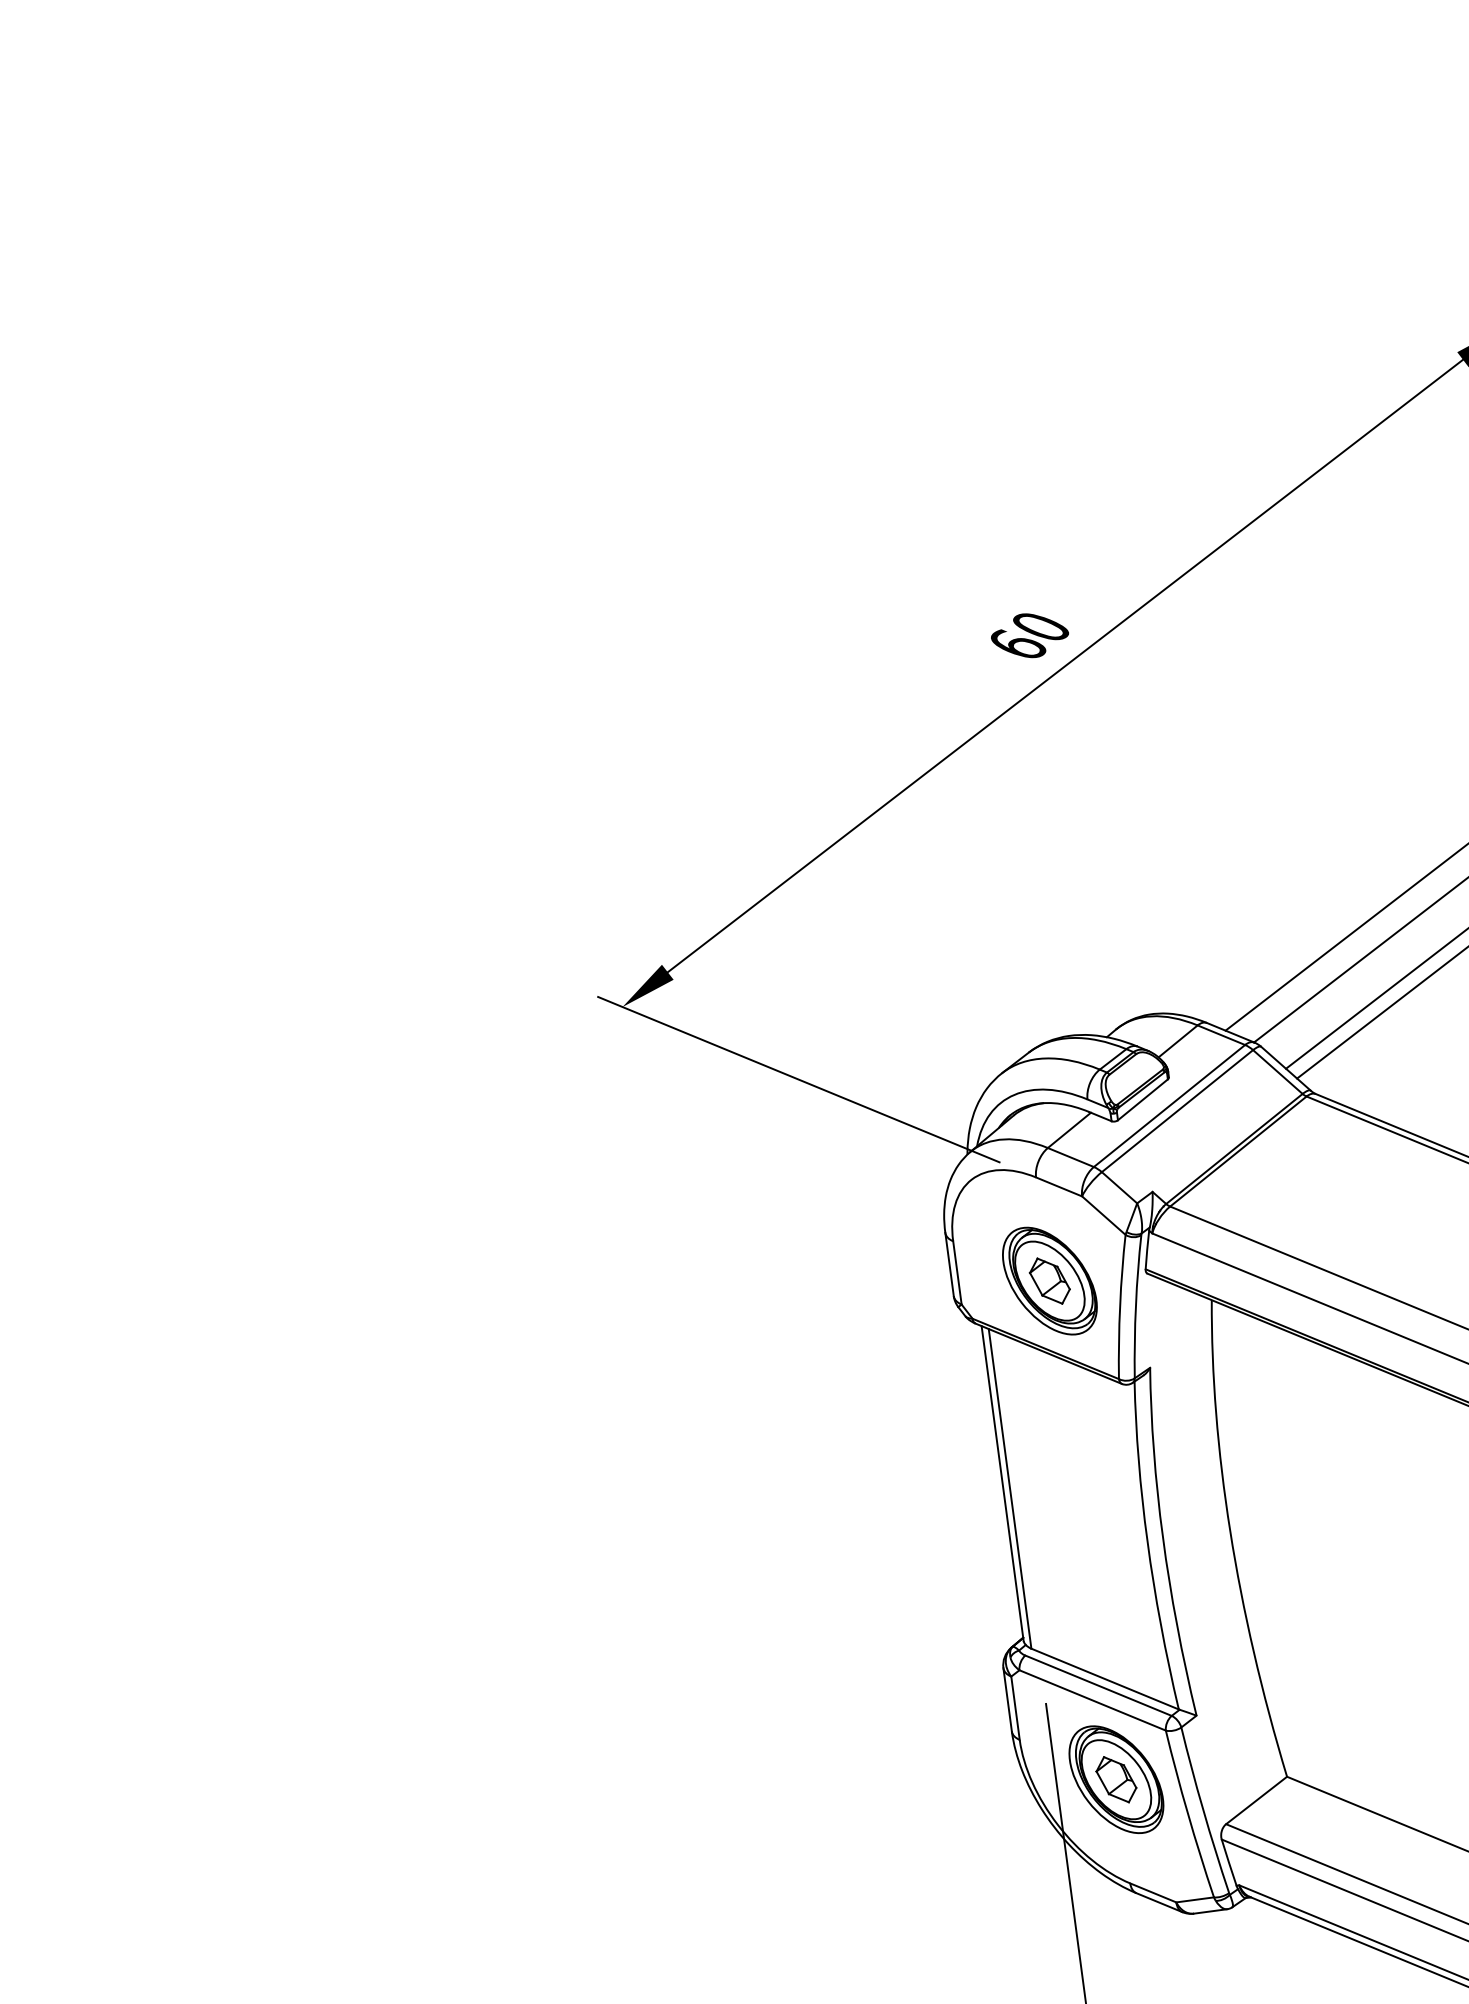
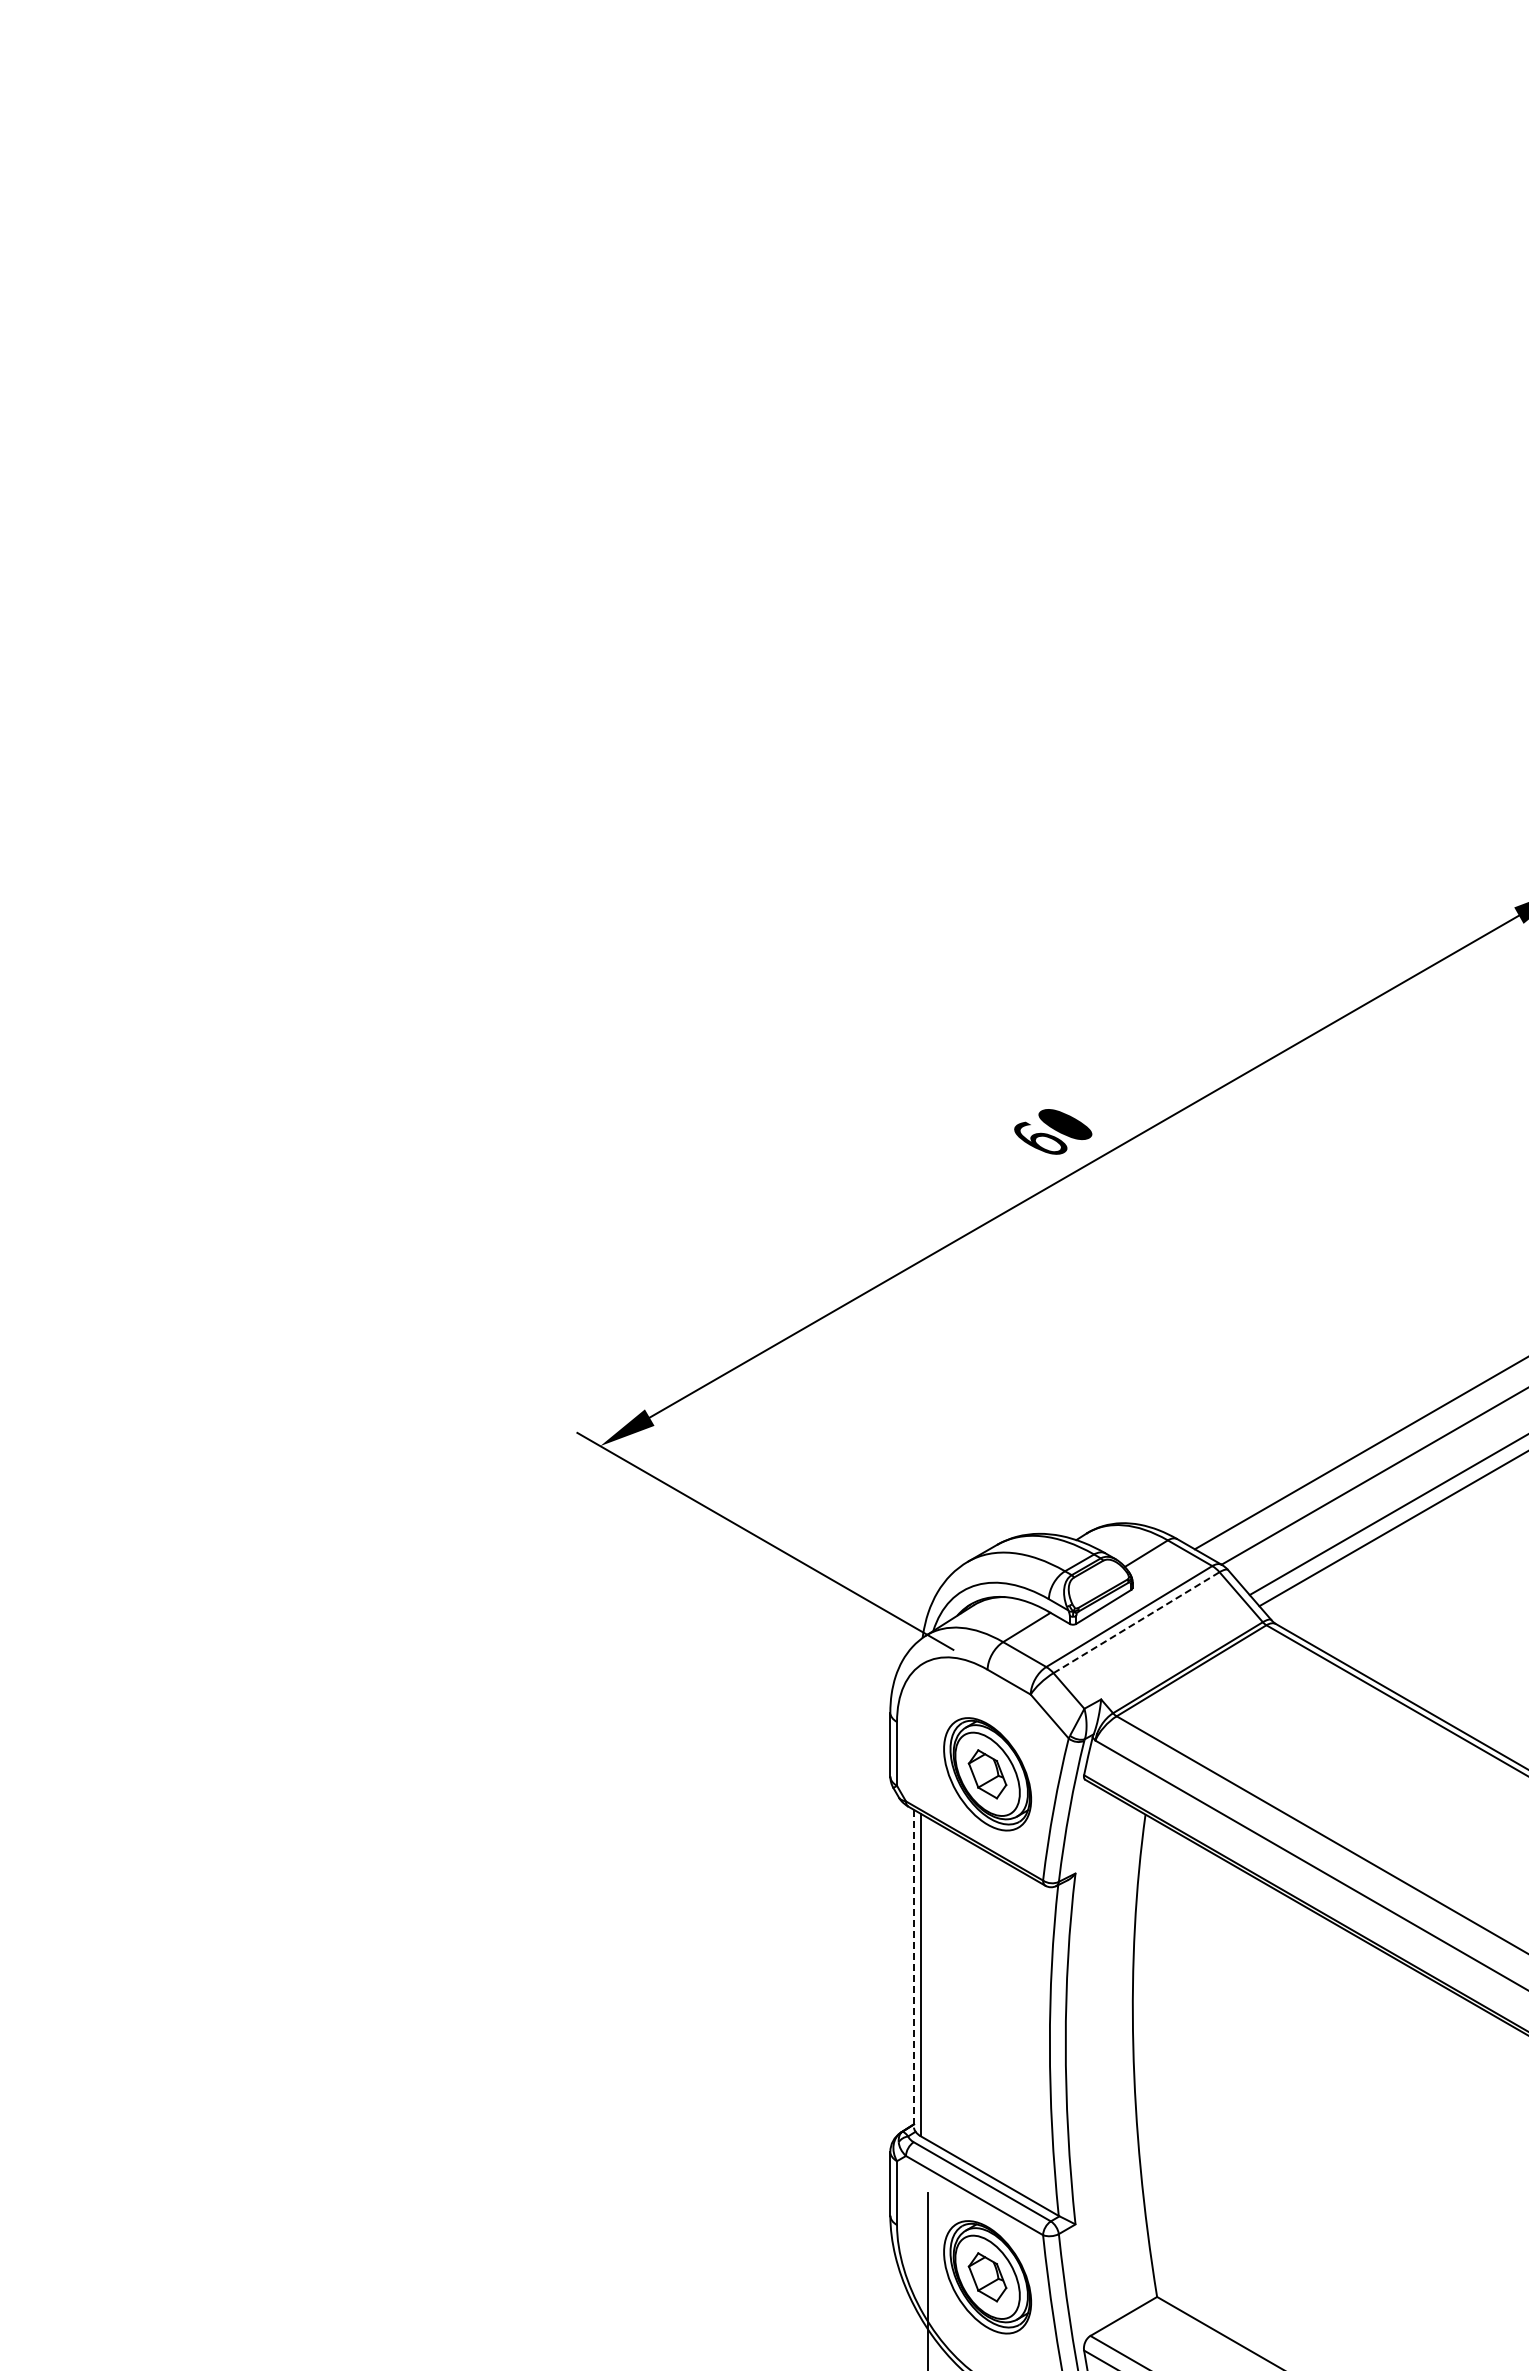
line: (1177, 1110) -> (1136, 1622), solid -> dashed
line: (1002, 1483) -> (913, 1968), solid -> dashed

